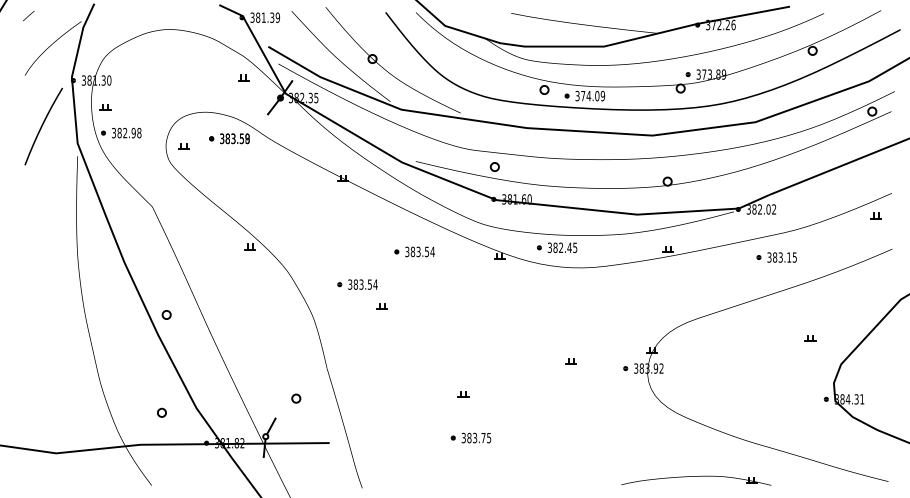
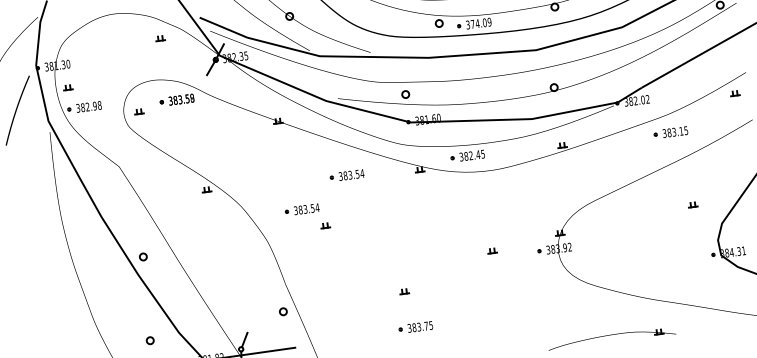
part: (243, 77) -> (160, 38), moved
part: (776, 257) -> (670, 132), moved
part: (296, 398) -> (283, 311), moved

